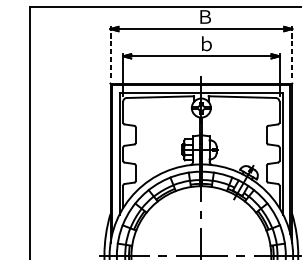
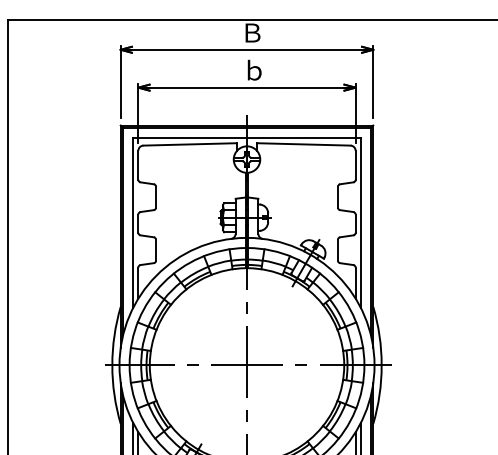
line: (110, 51) -> (120, 81), dashed -> solid
line: (292, 51) -> (373, 81), dashed -> solid

